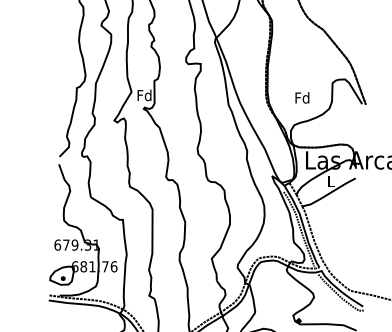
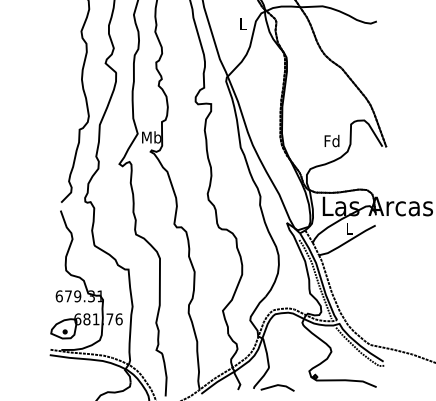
text: (144, 95) -> (151, 137), Fd -> Mb
text: (301, 97) -> (331, 140), moved

